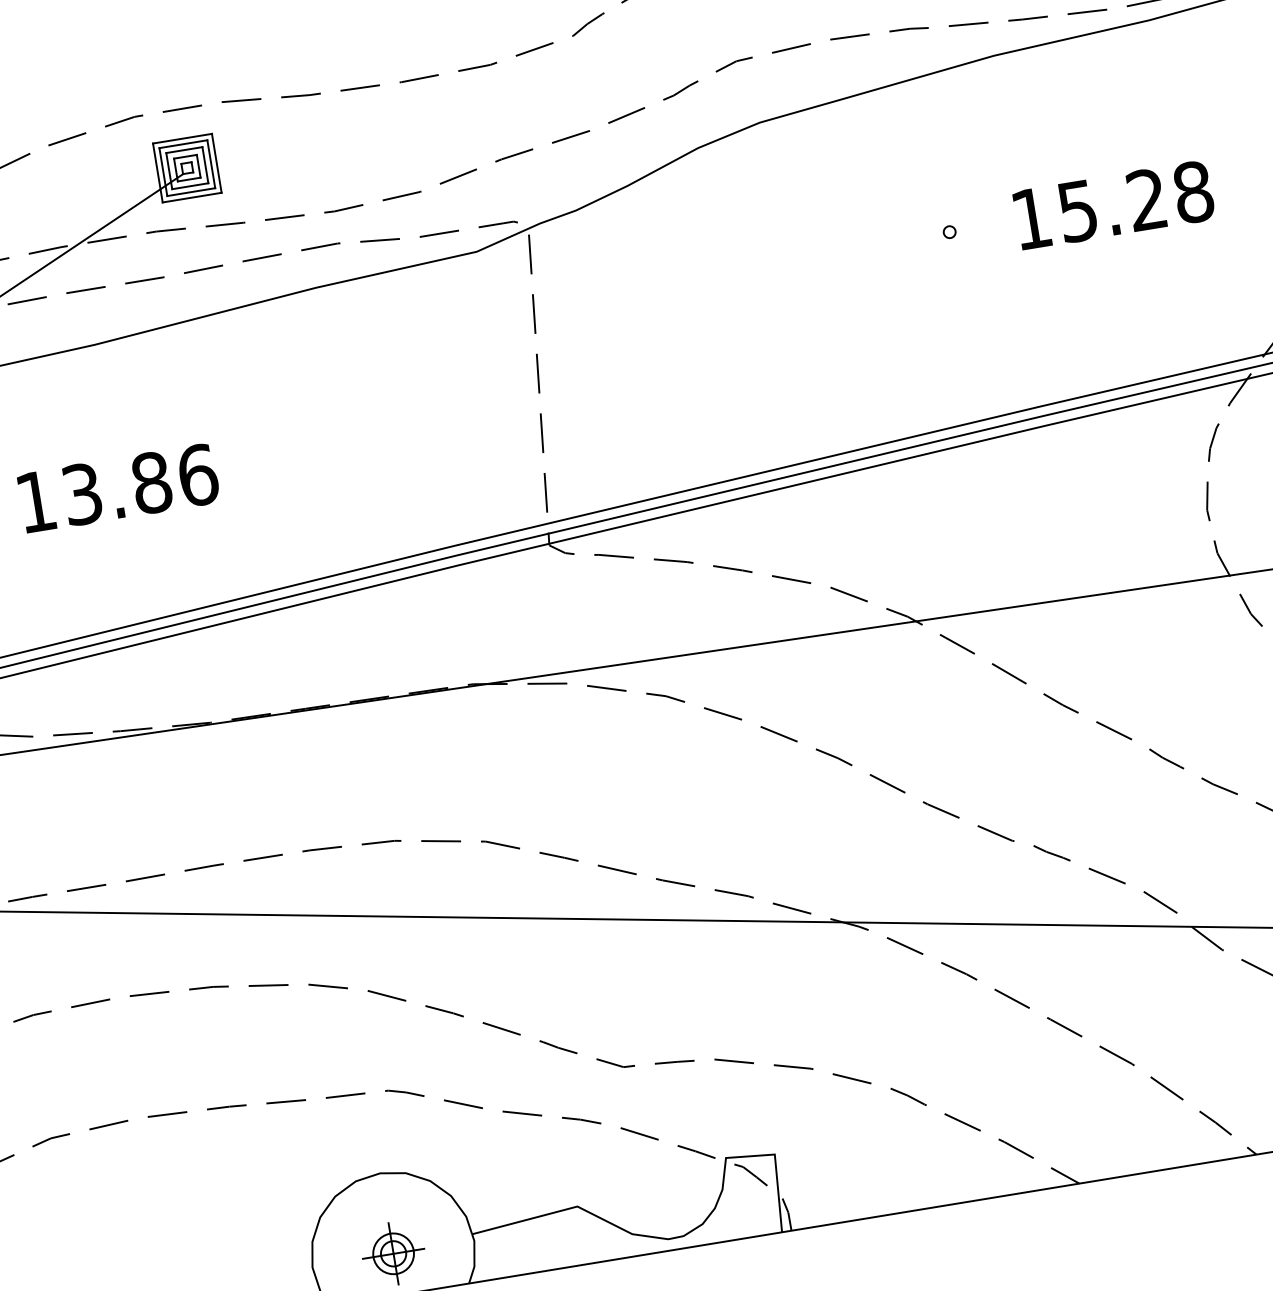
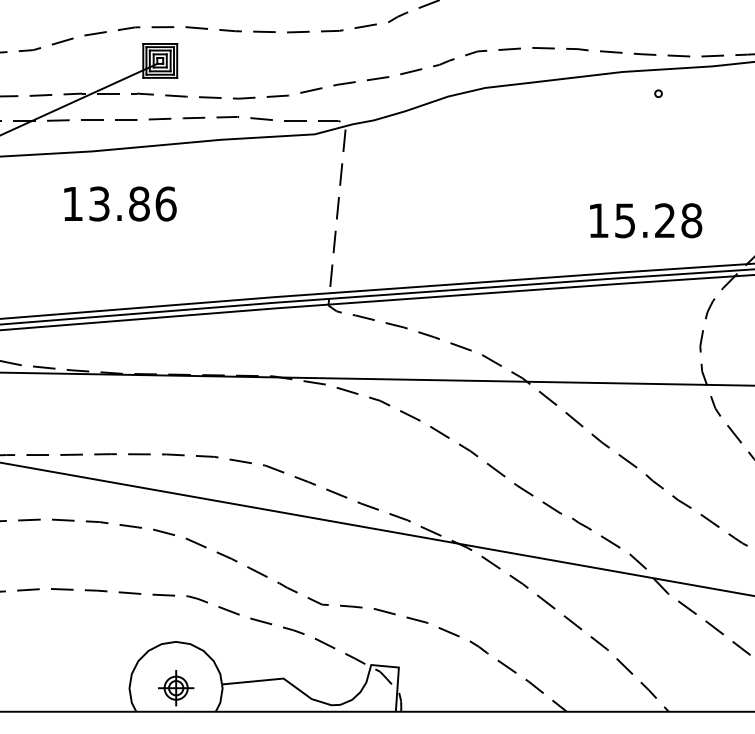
text: (1114, 204) -> (646, 220), moved
part: (949, 231) -> (658, 93), moved
text: (118, 487) -> (120, 203), moved

